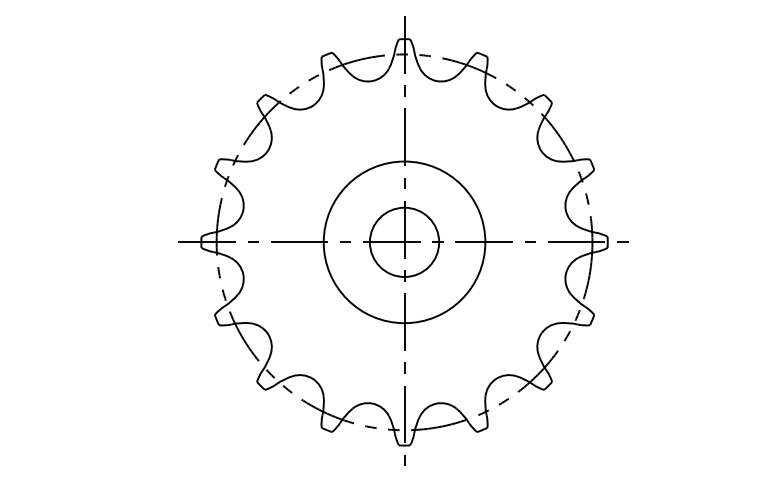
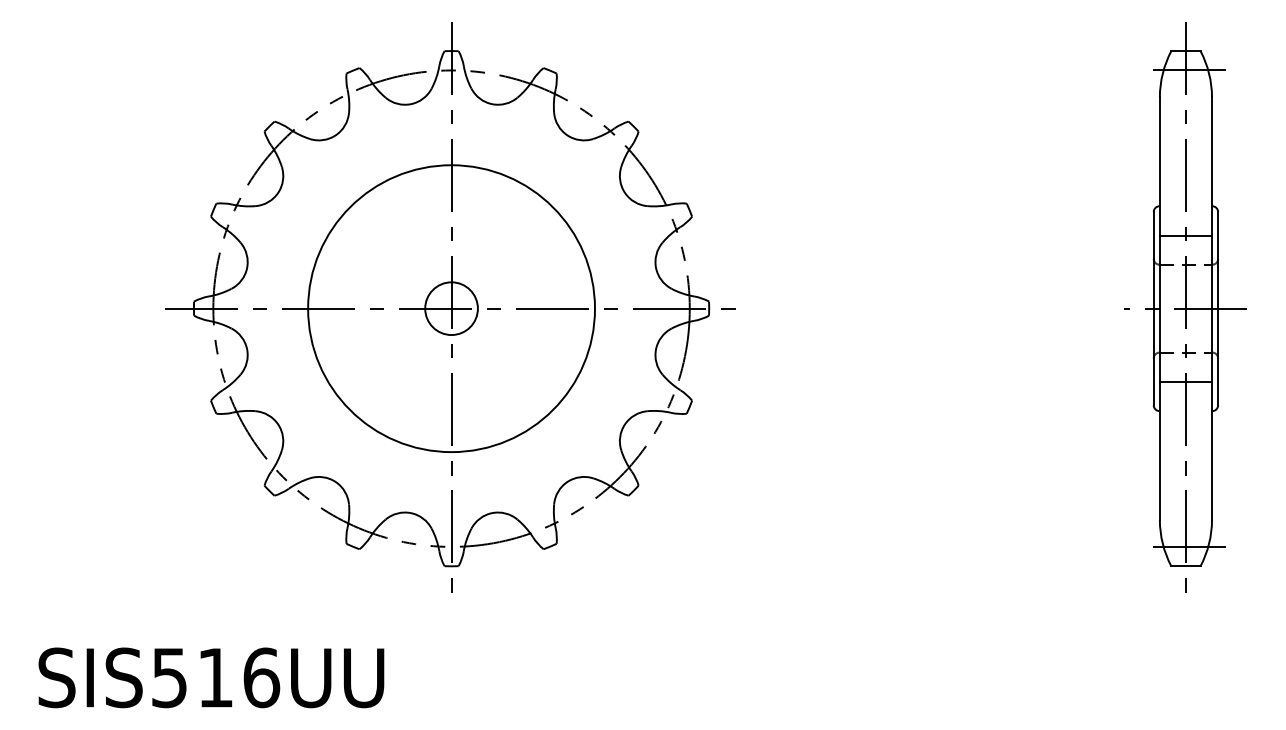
circle: (404, 242) -> (451, 308), size x0.6
circle: (404, 242) -> (451, 308), size x1.4

